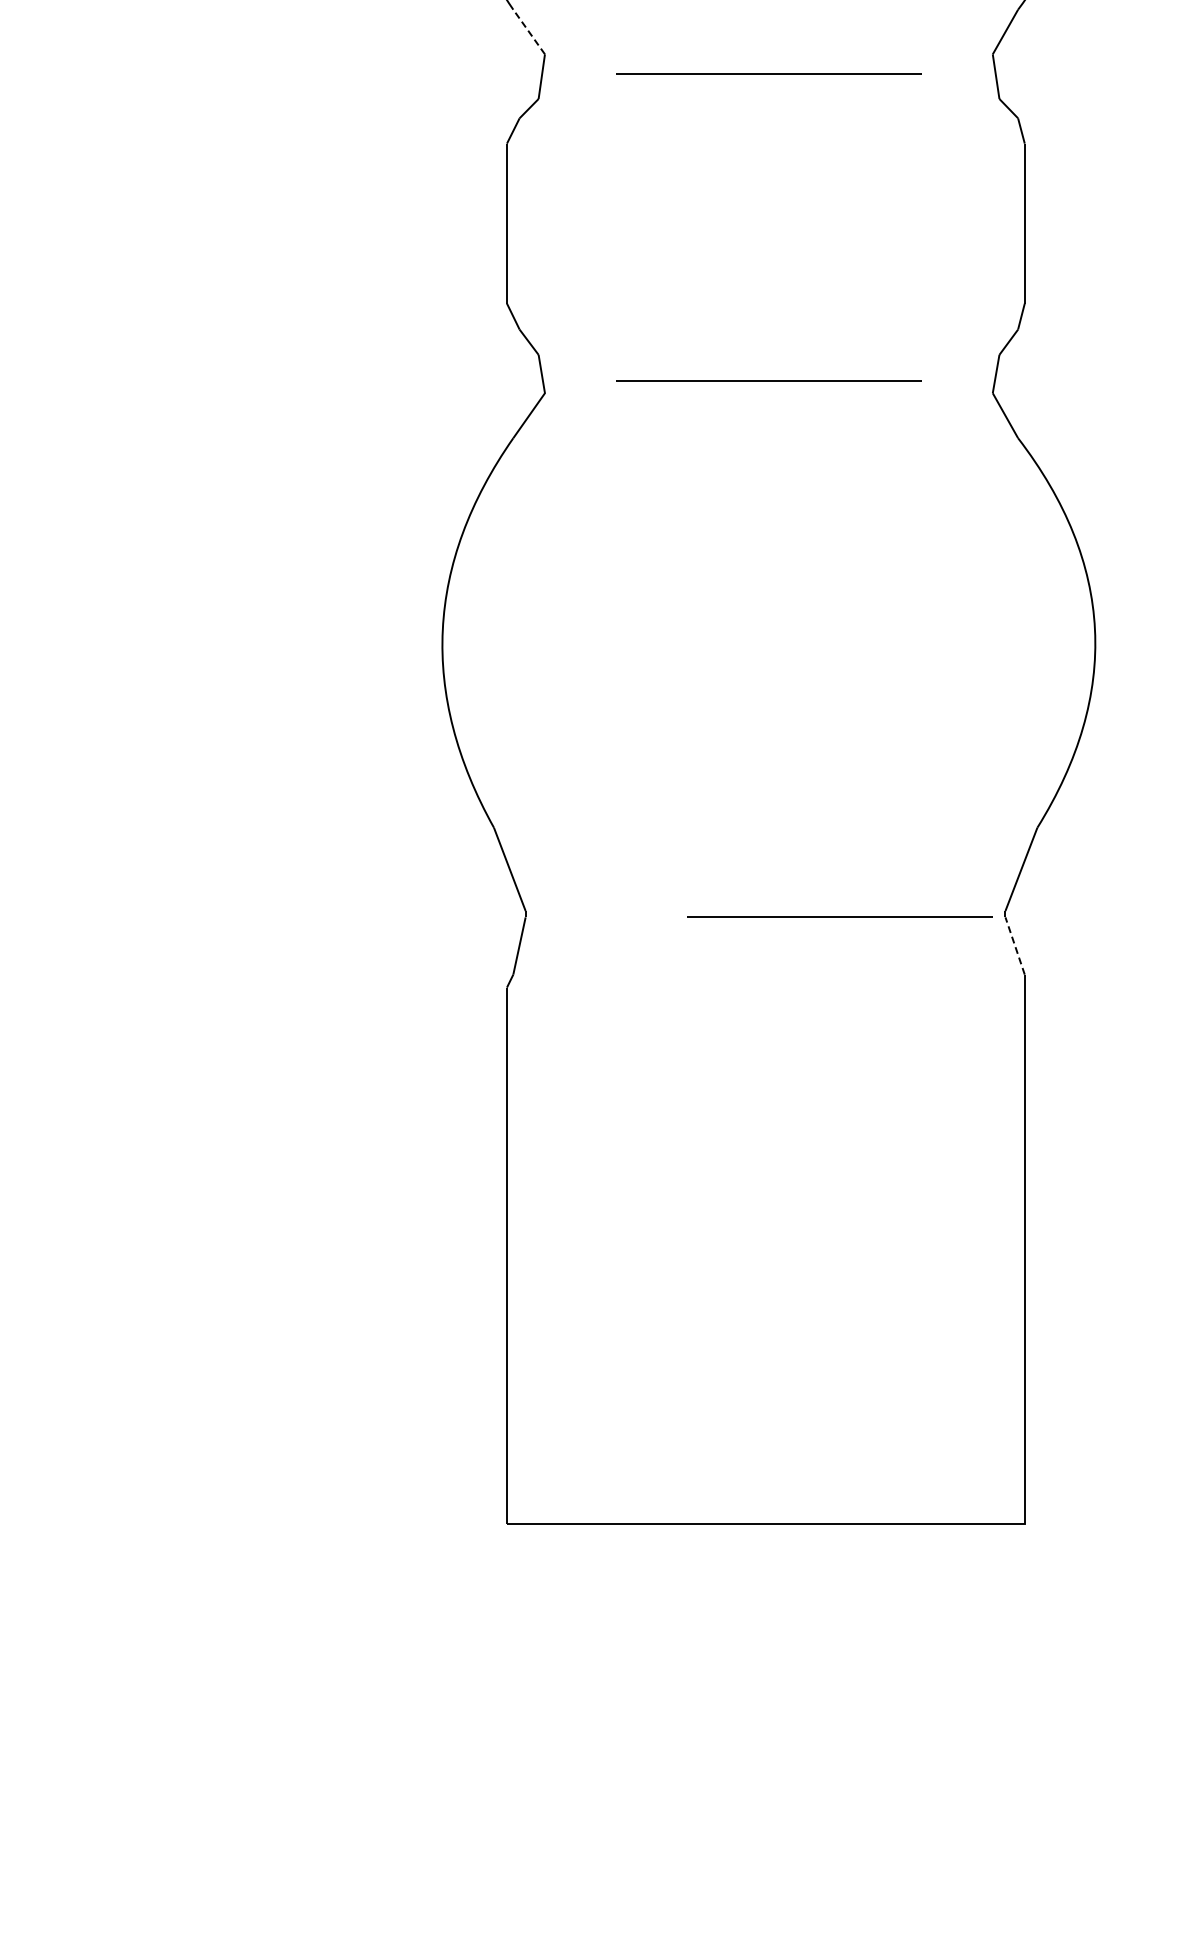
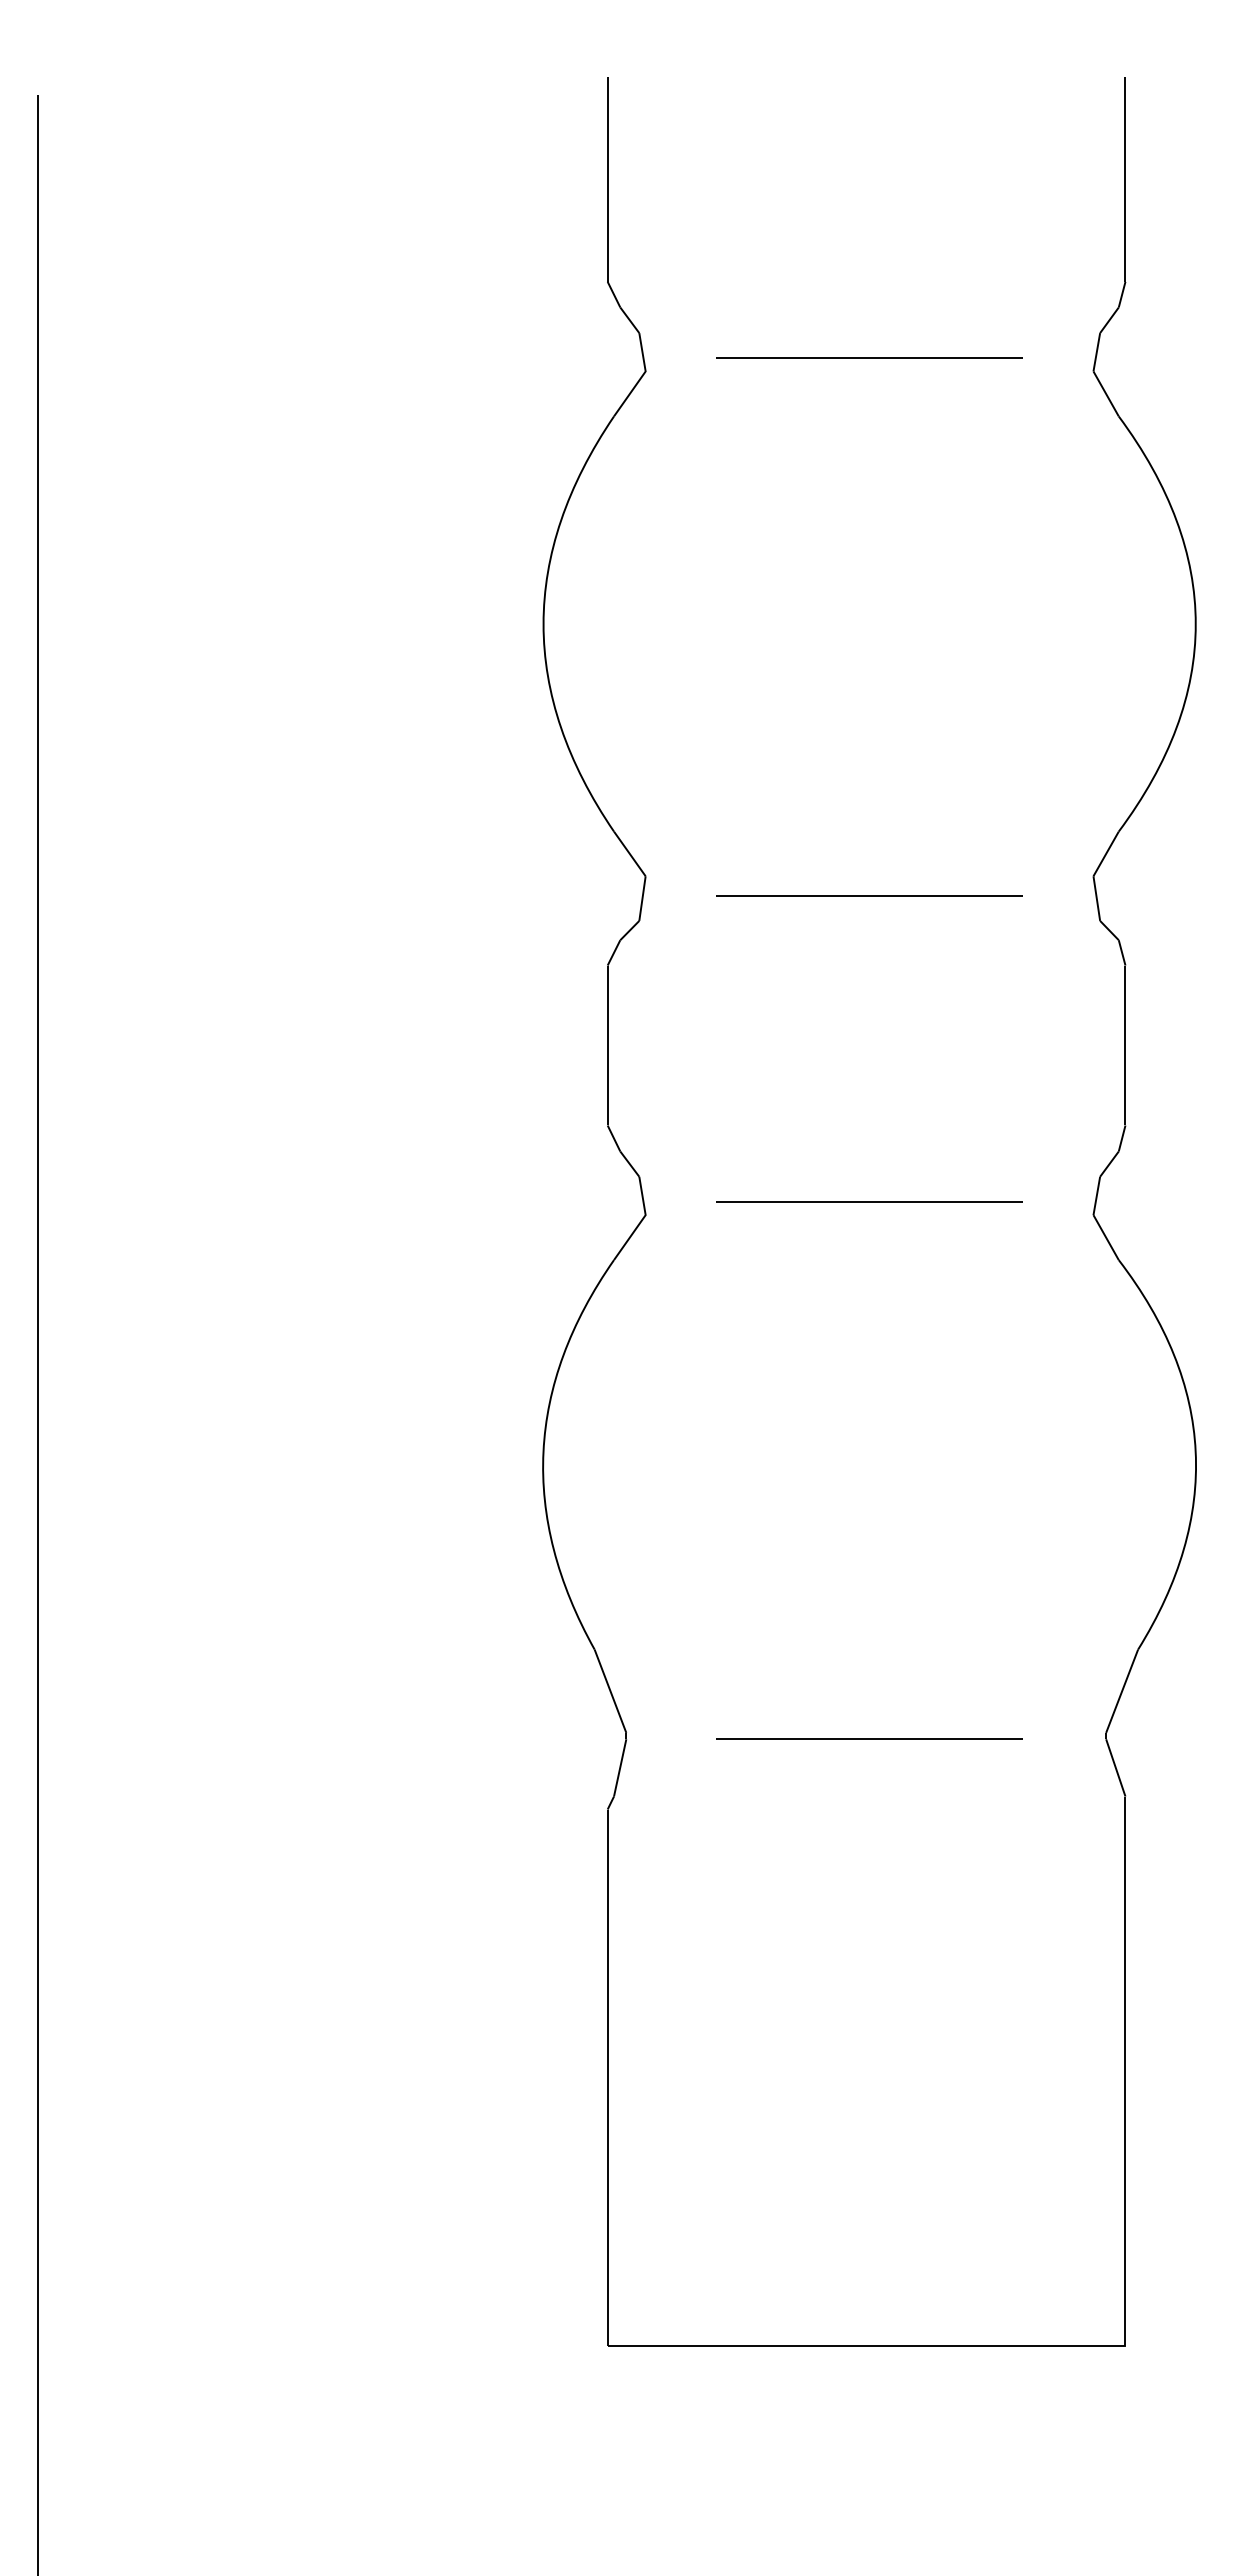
line: (528, 31) -> (629, 853), dashed -> solid
line: (839, 916) -> (869, 1738), moved
line: (1014, 945) -> (1115, 1767), dashed -> solid

